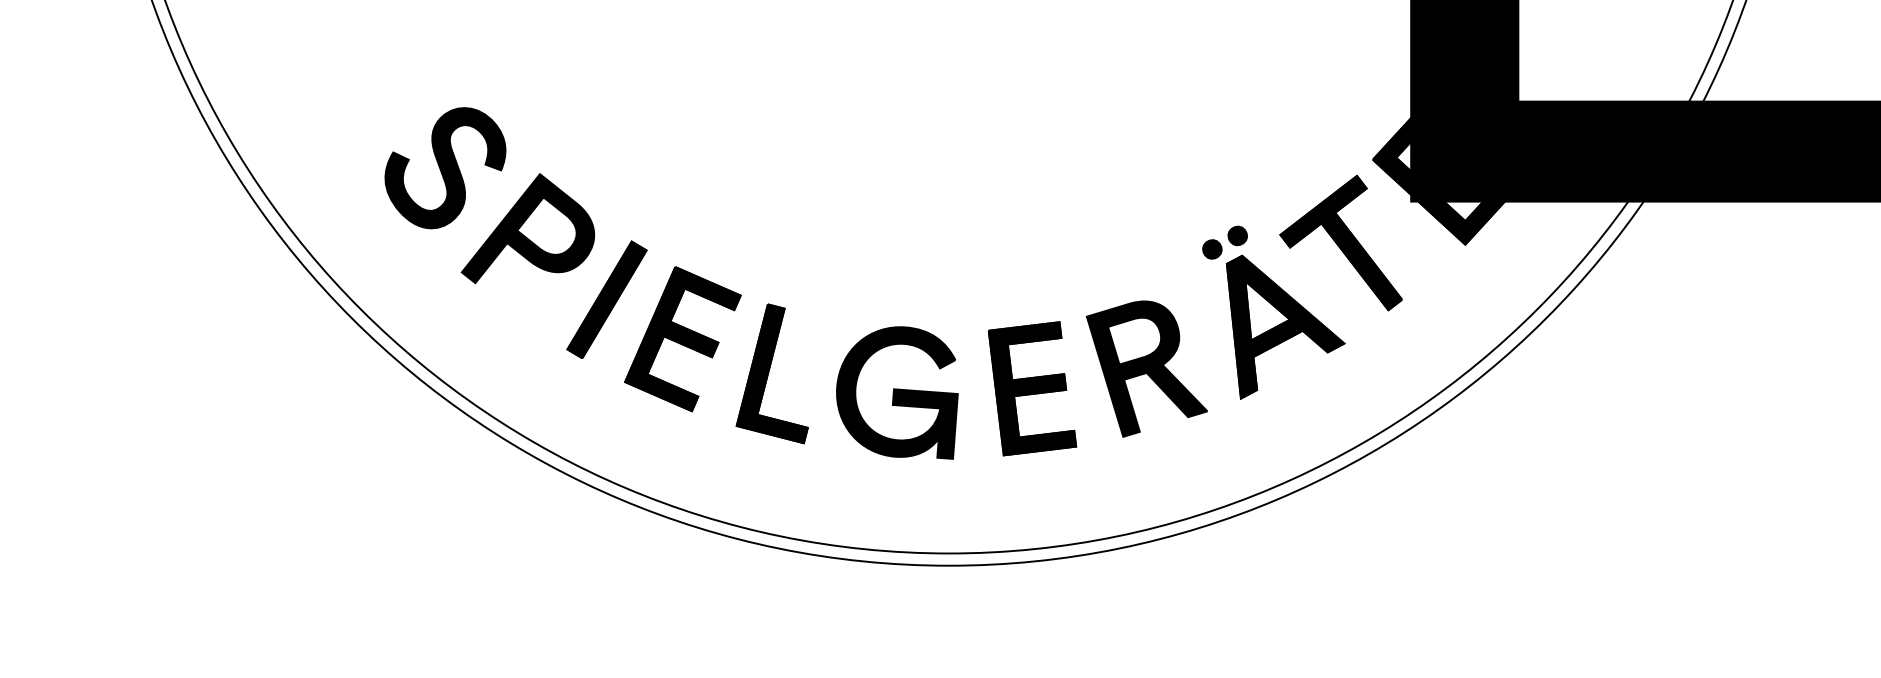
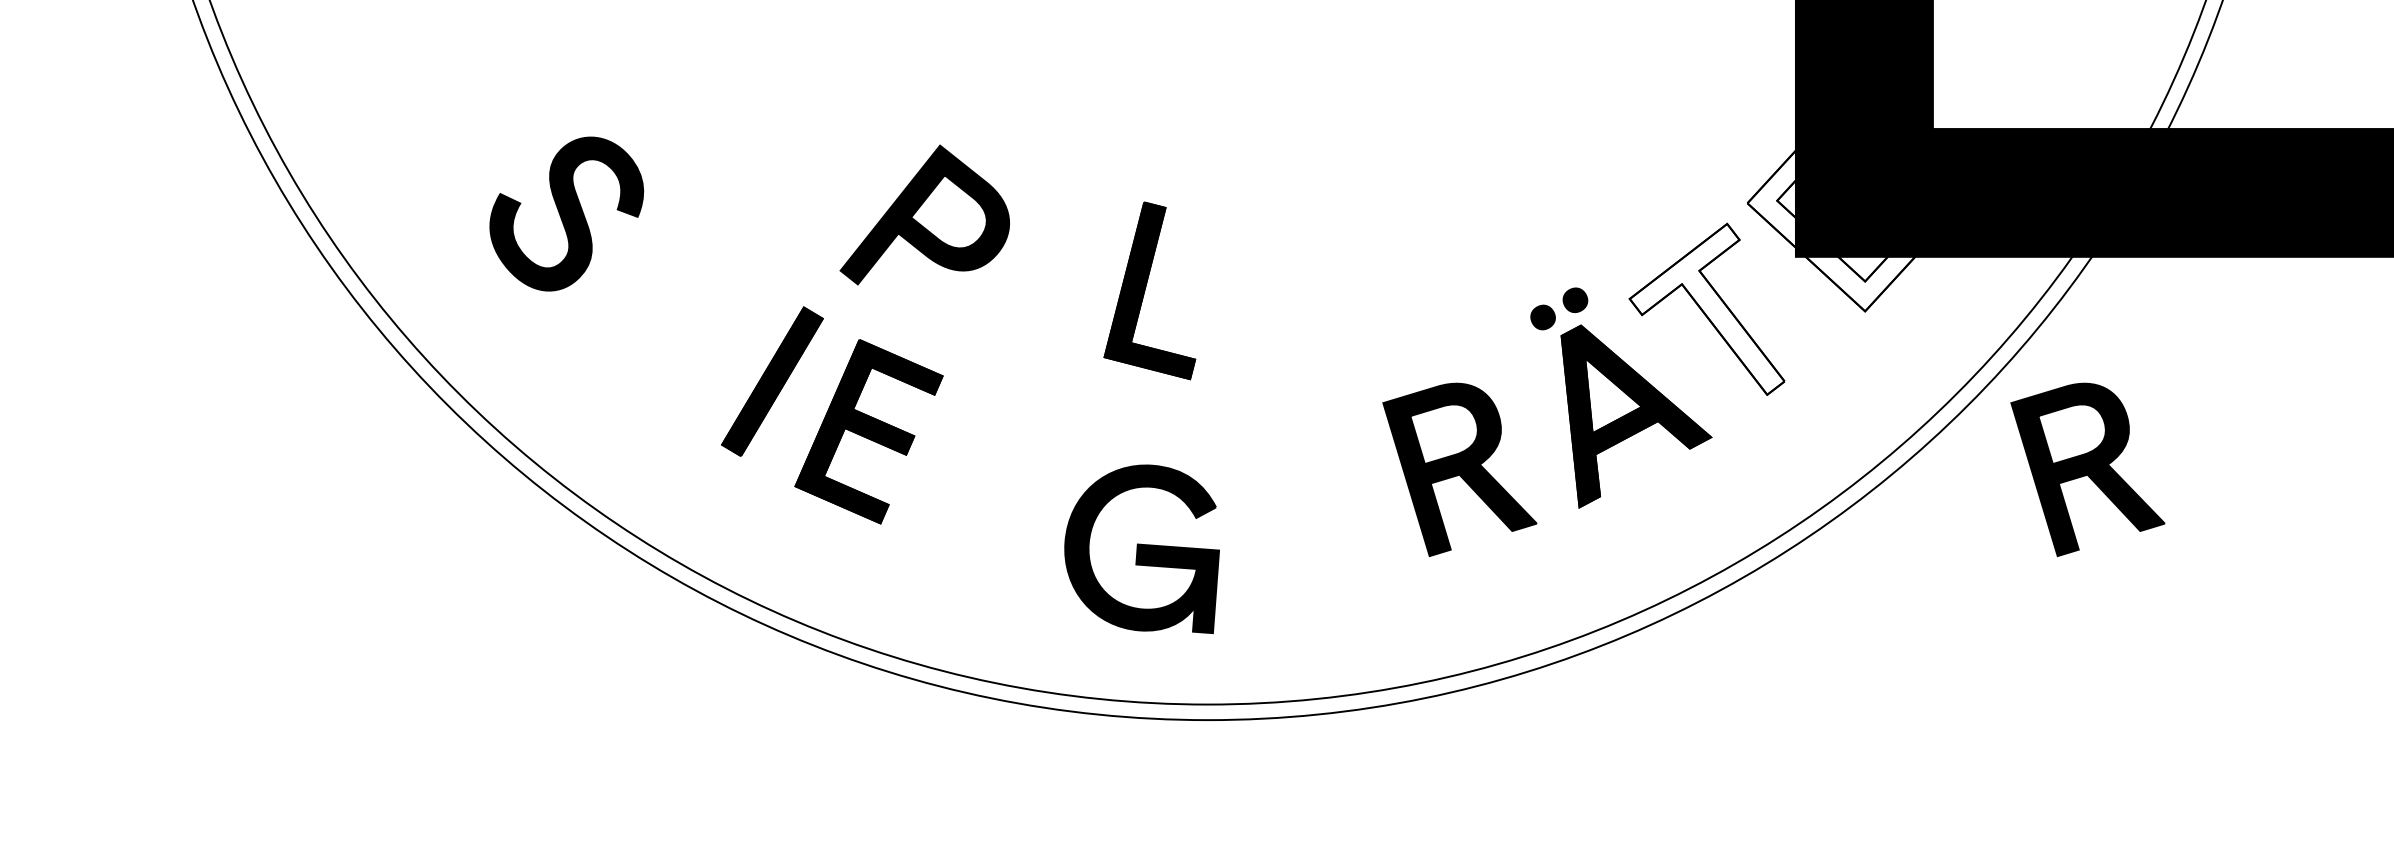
fill: (1443, 175) -> (1837, 223), removed
part: (527, 228) -> (924, 214), moved
fill: (1340, 242) -> (1706, 308), removed
part: (1639, 368) -> (2087, 469), added
part: (772, 373) -> (1149, 290), moved
part: (1032, 388) -> (1313, 494), removed
part: (896, 392) -> (1141, 548), moved

